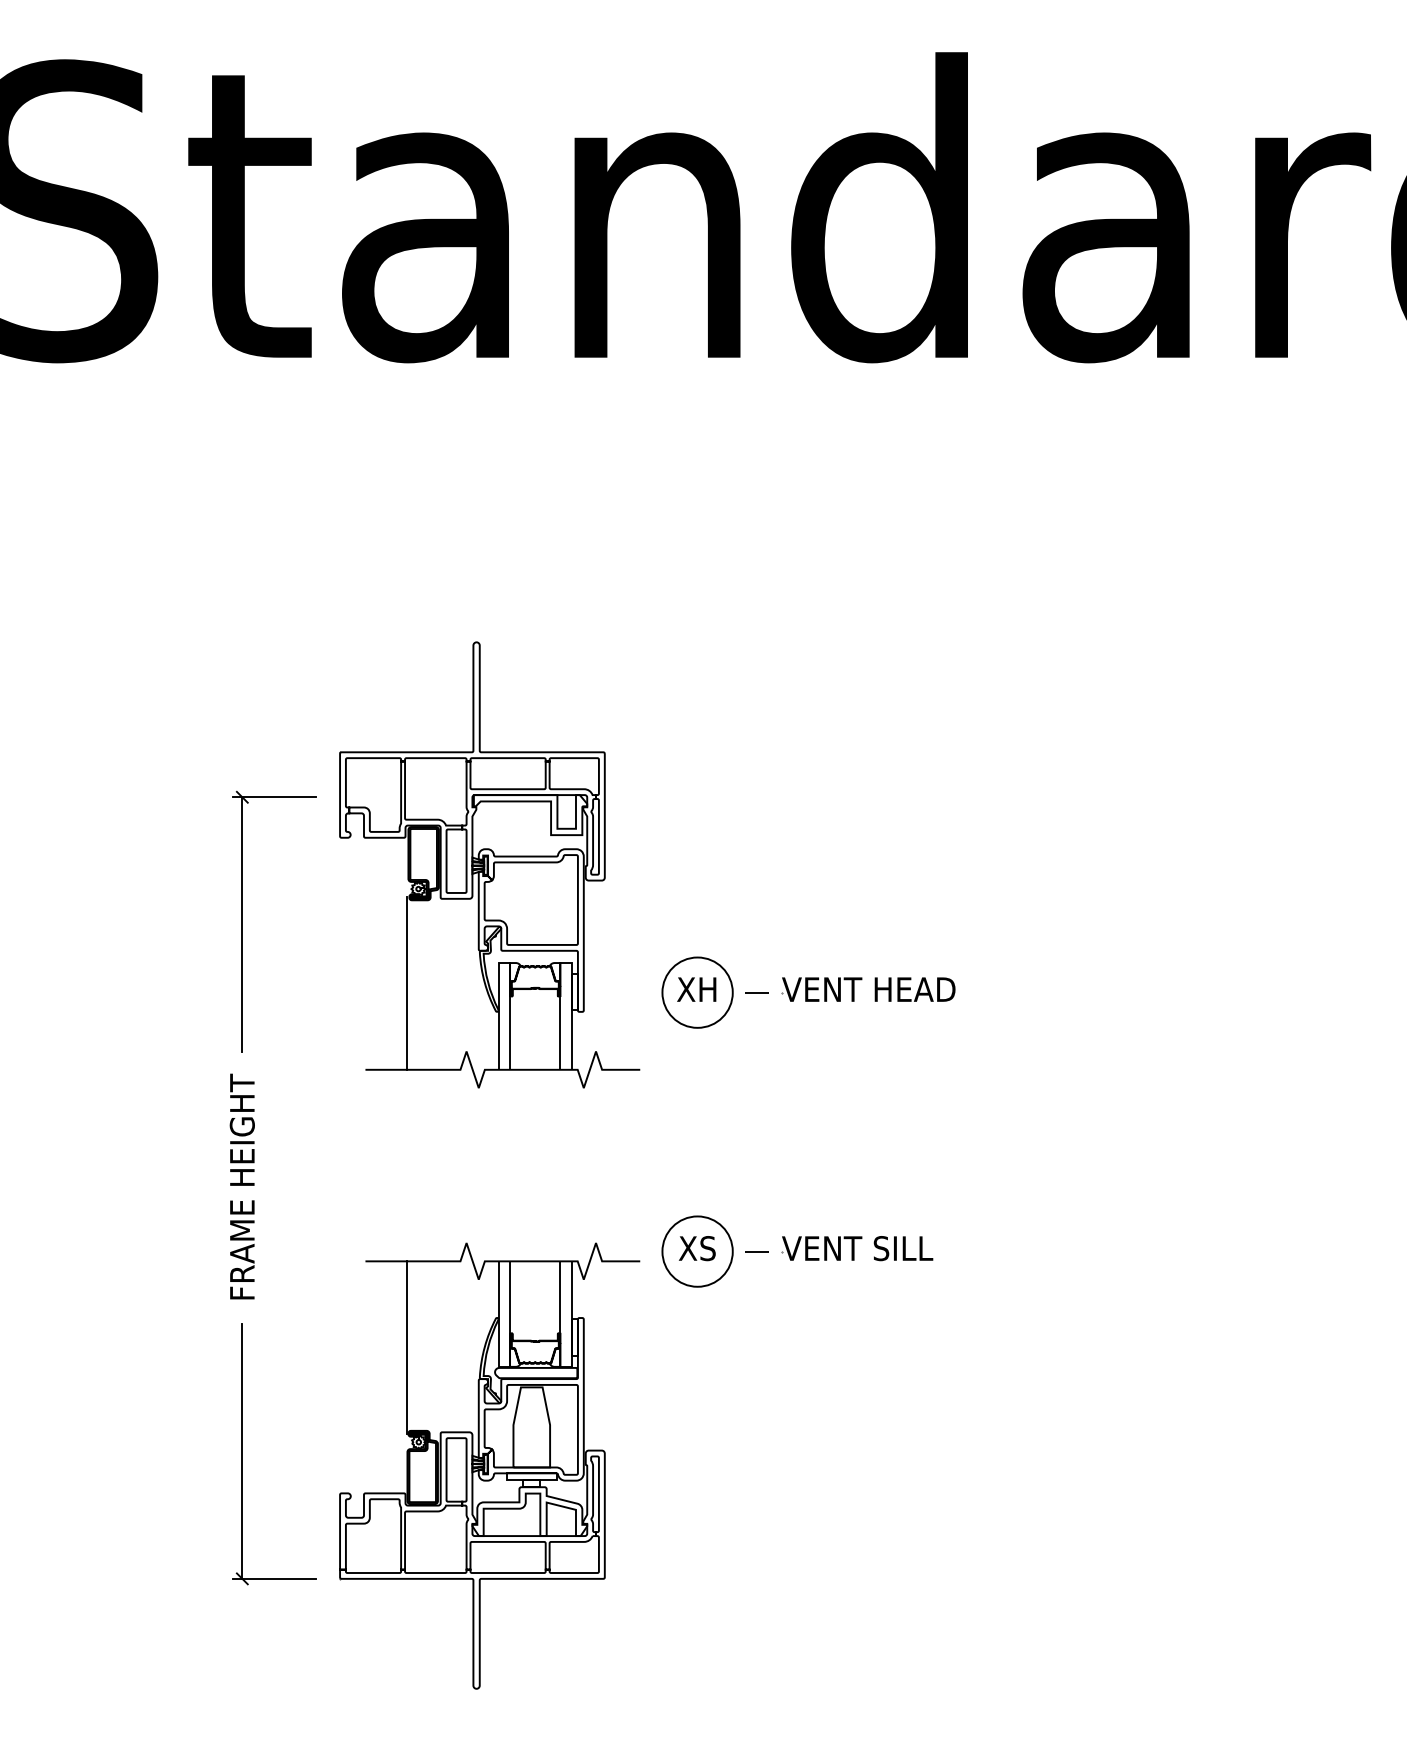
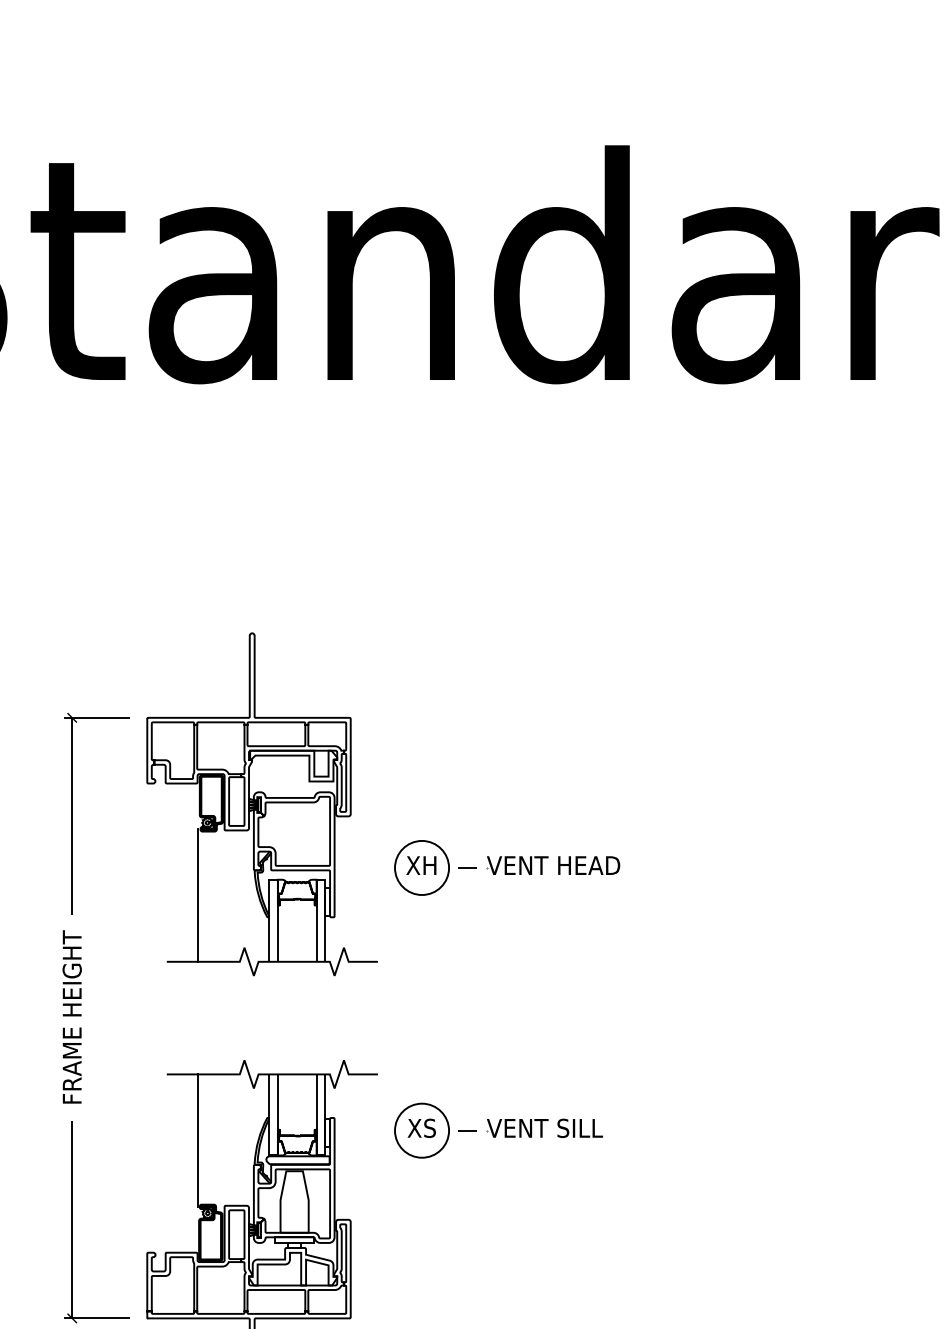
part: (489, 864) -> (262, 804), moved
part: (797, 1251) -> (498, 1130), moved

